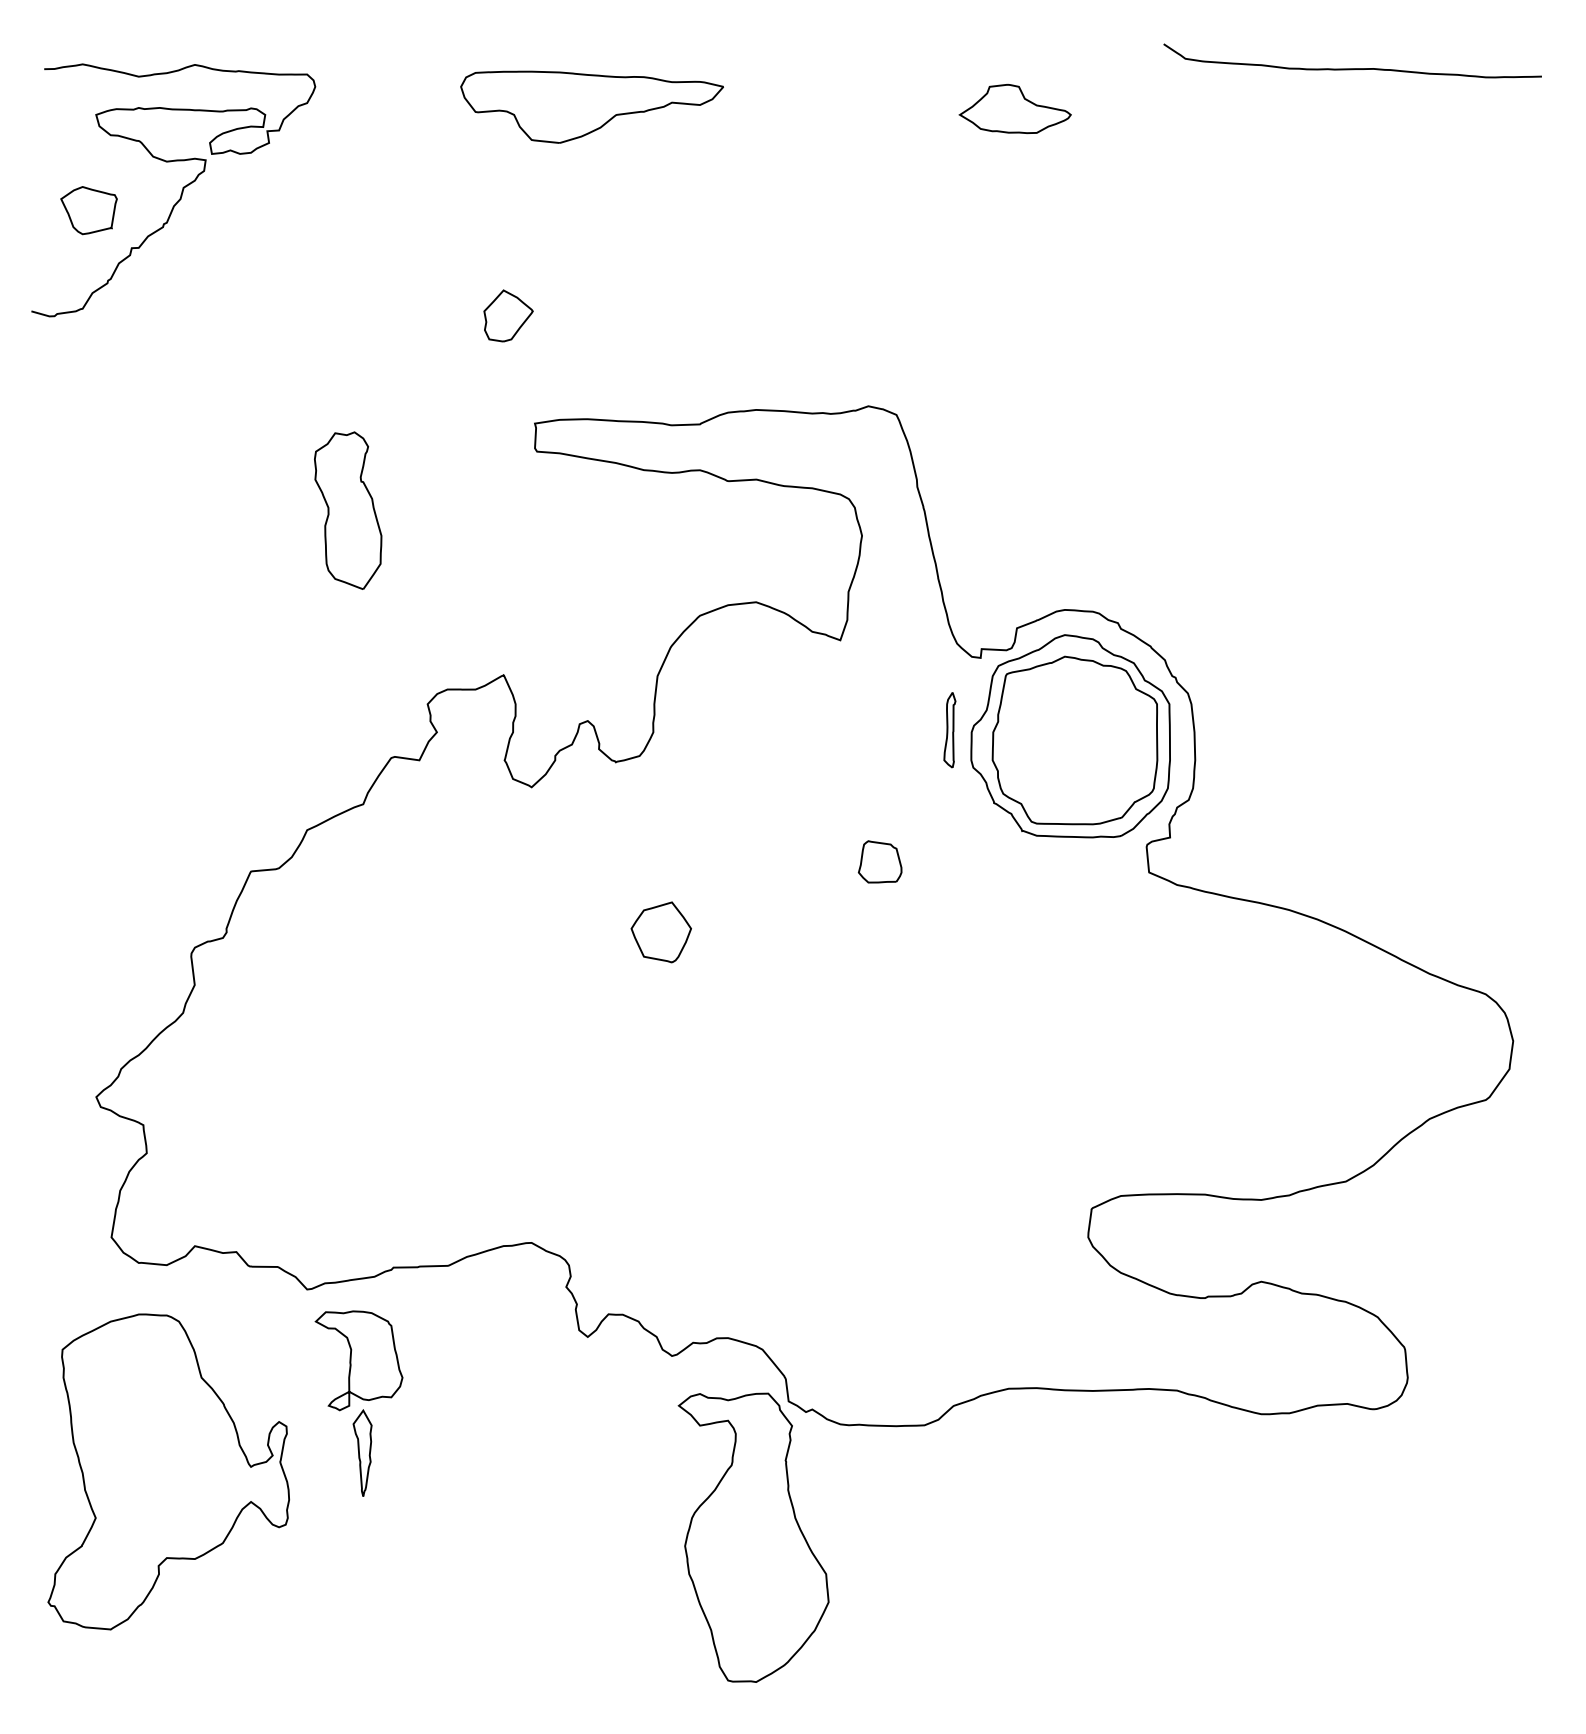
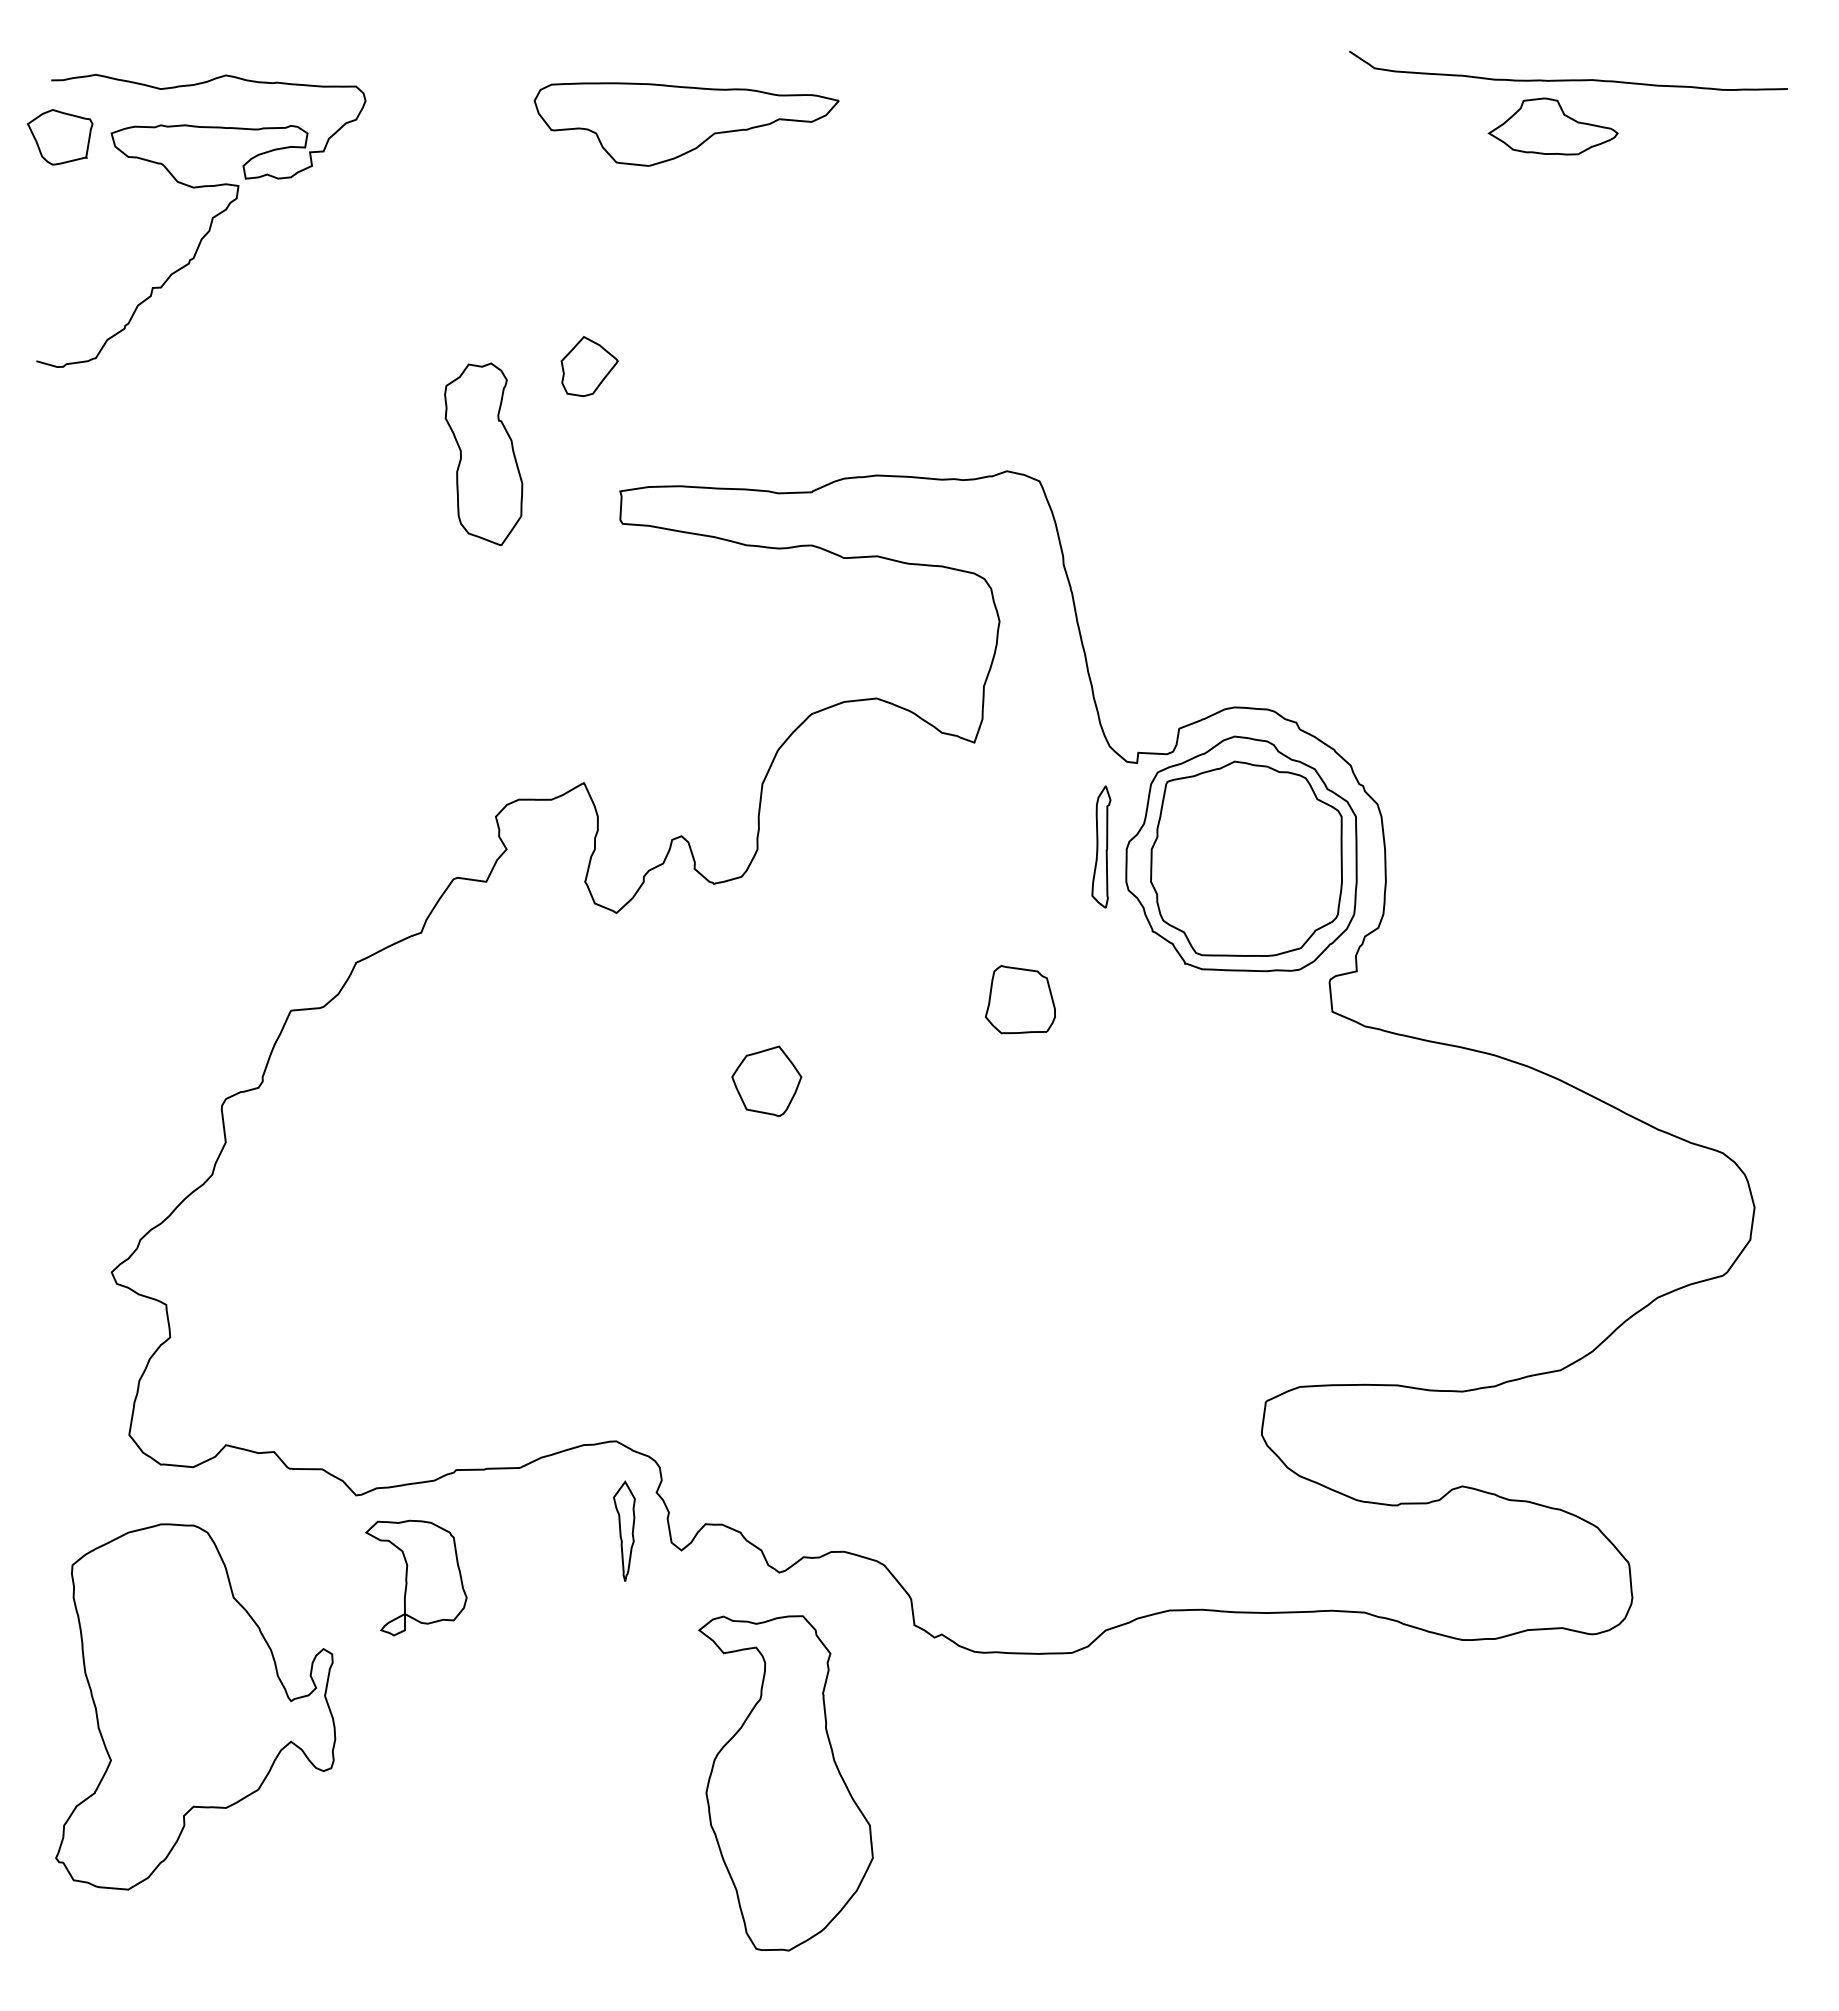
part: (1014, 108) -> (1552, 126), moved
part: (89, 210) -> (60, 137), moved
part: (348, 510) -> (483, 454), moved
part: (949, 729) -> (1101, 846), size x1.4
part: (880, 861) -> (1020, 999), size x1.4
part: (362, 1452) -> (624, 1530), moved
part: (753, 1537) -> (785, 1783), moved

